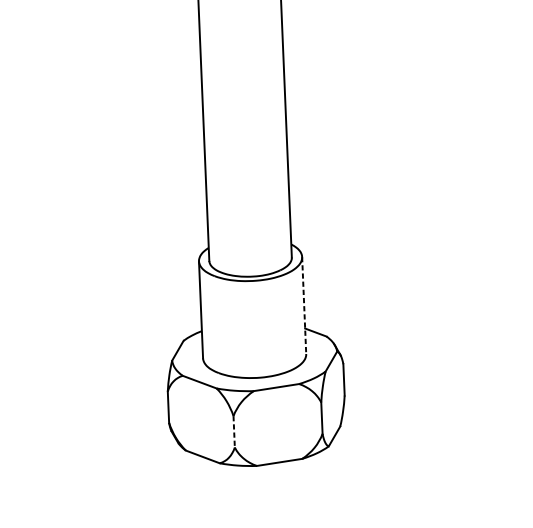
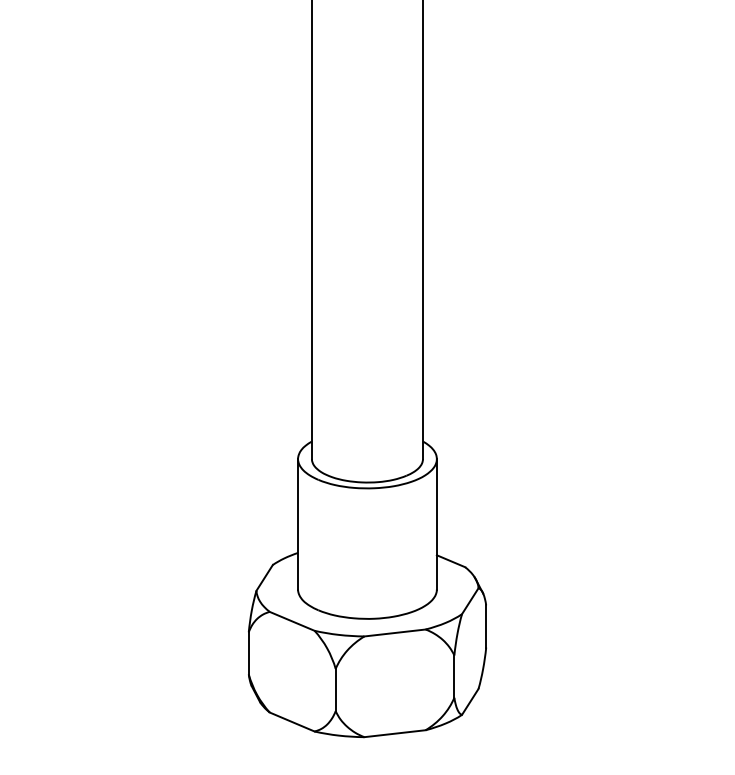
line: (303, 305) -> (436, 524), dashed -> solid
line: (234, 432) -> (335, 690), dashed -> solid

